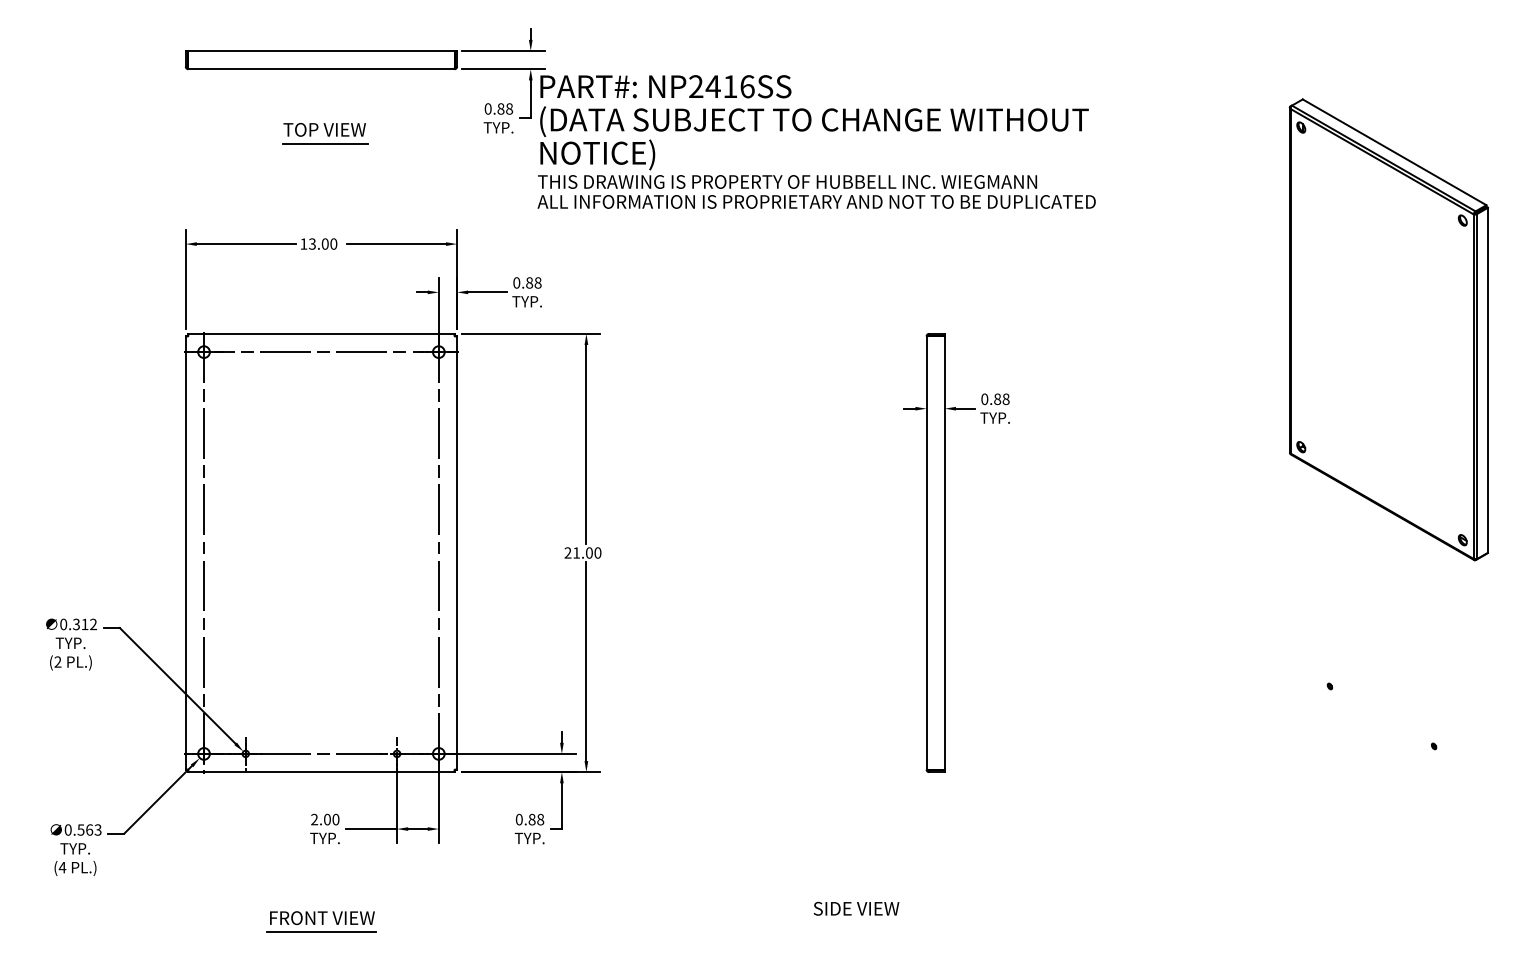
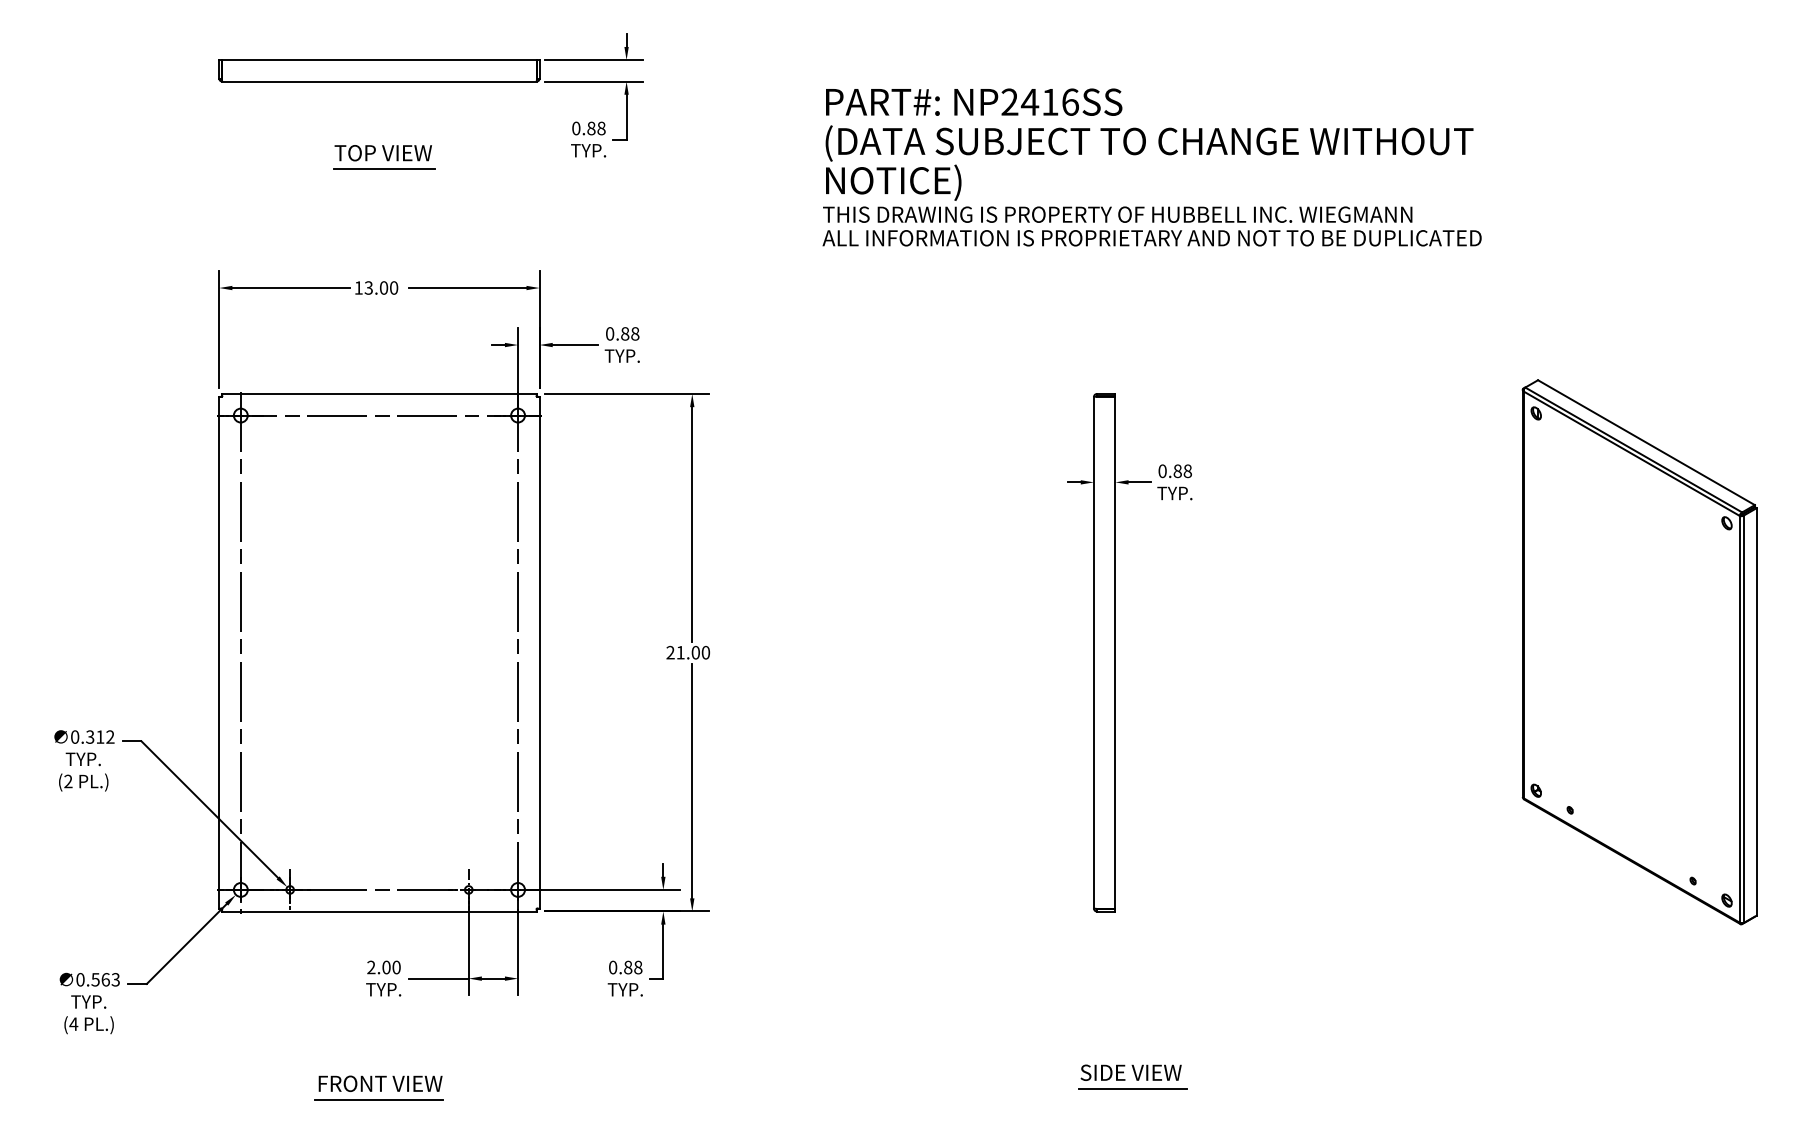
text: (816, 142) -> (1151, 167), moved
part: (1388, 330) -> (1639, 652), moved
text: (855, 908) -> (1130, 1072), moved
line: (959, 922) -> (1132, 1089), added

